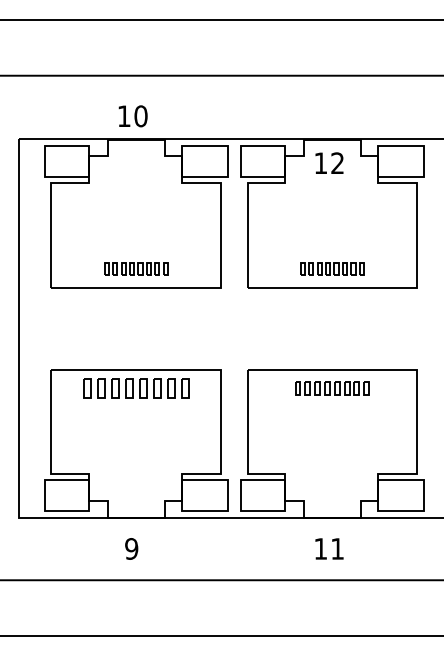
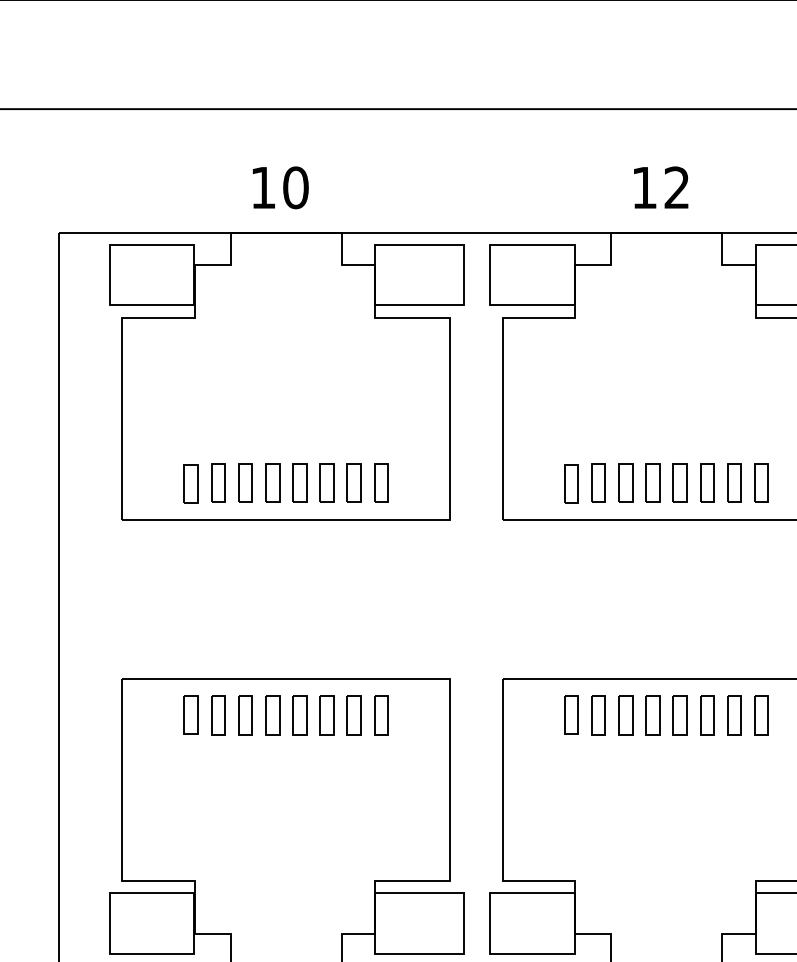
text: (329, 162) -> (661, 186), moved
part: (136, 268) -> (287, 482), size x1.67
part: (332, 268) -> (666, 482), size x1.67
part: (332, 388) -> (666, 715), size x1.43

